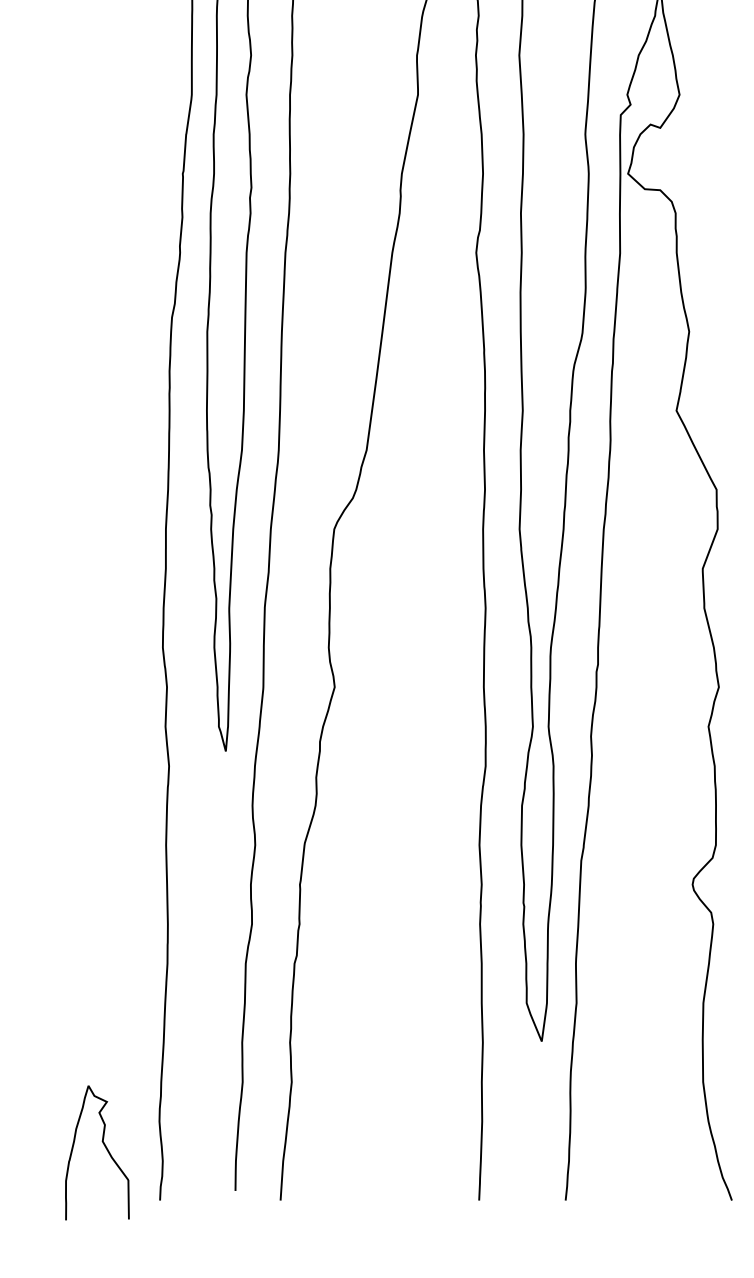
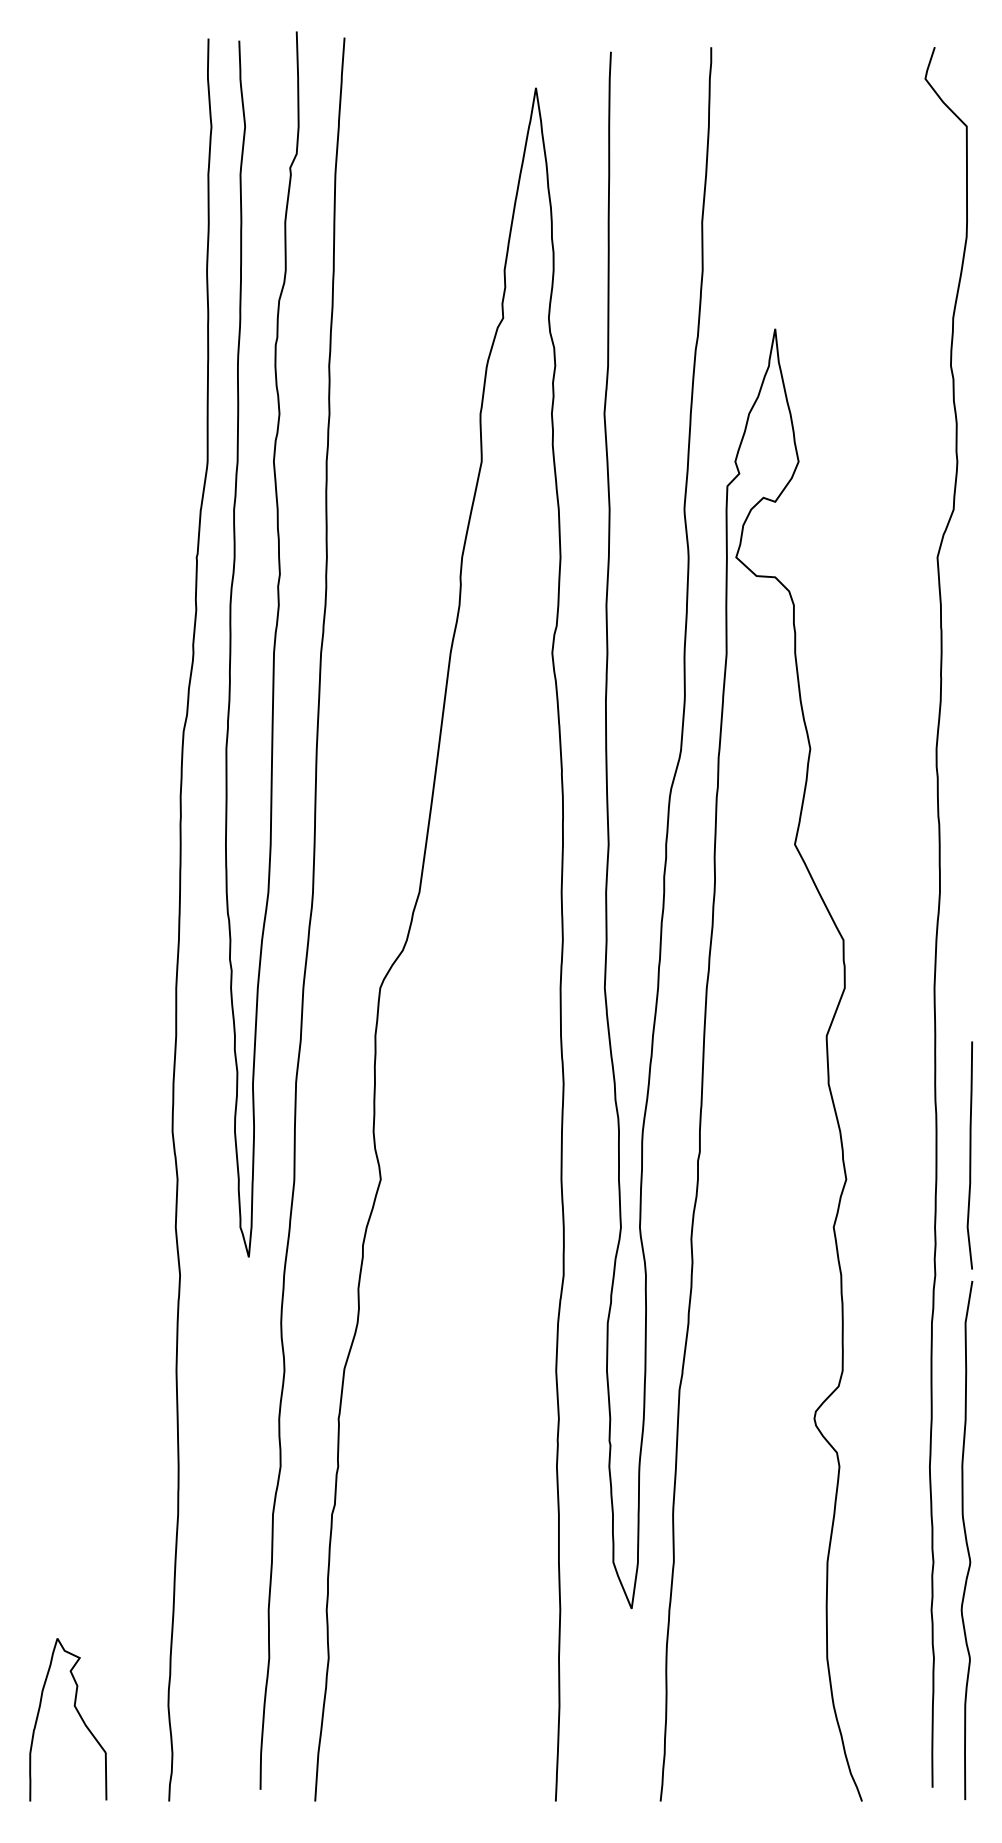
curve: (105, 1148) -> (78, 1714), moved

